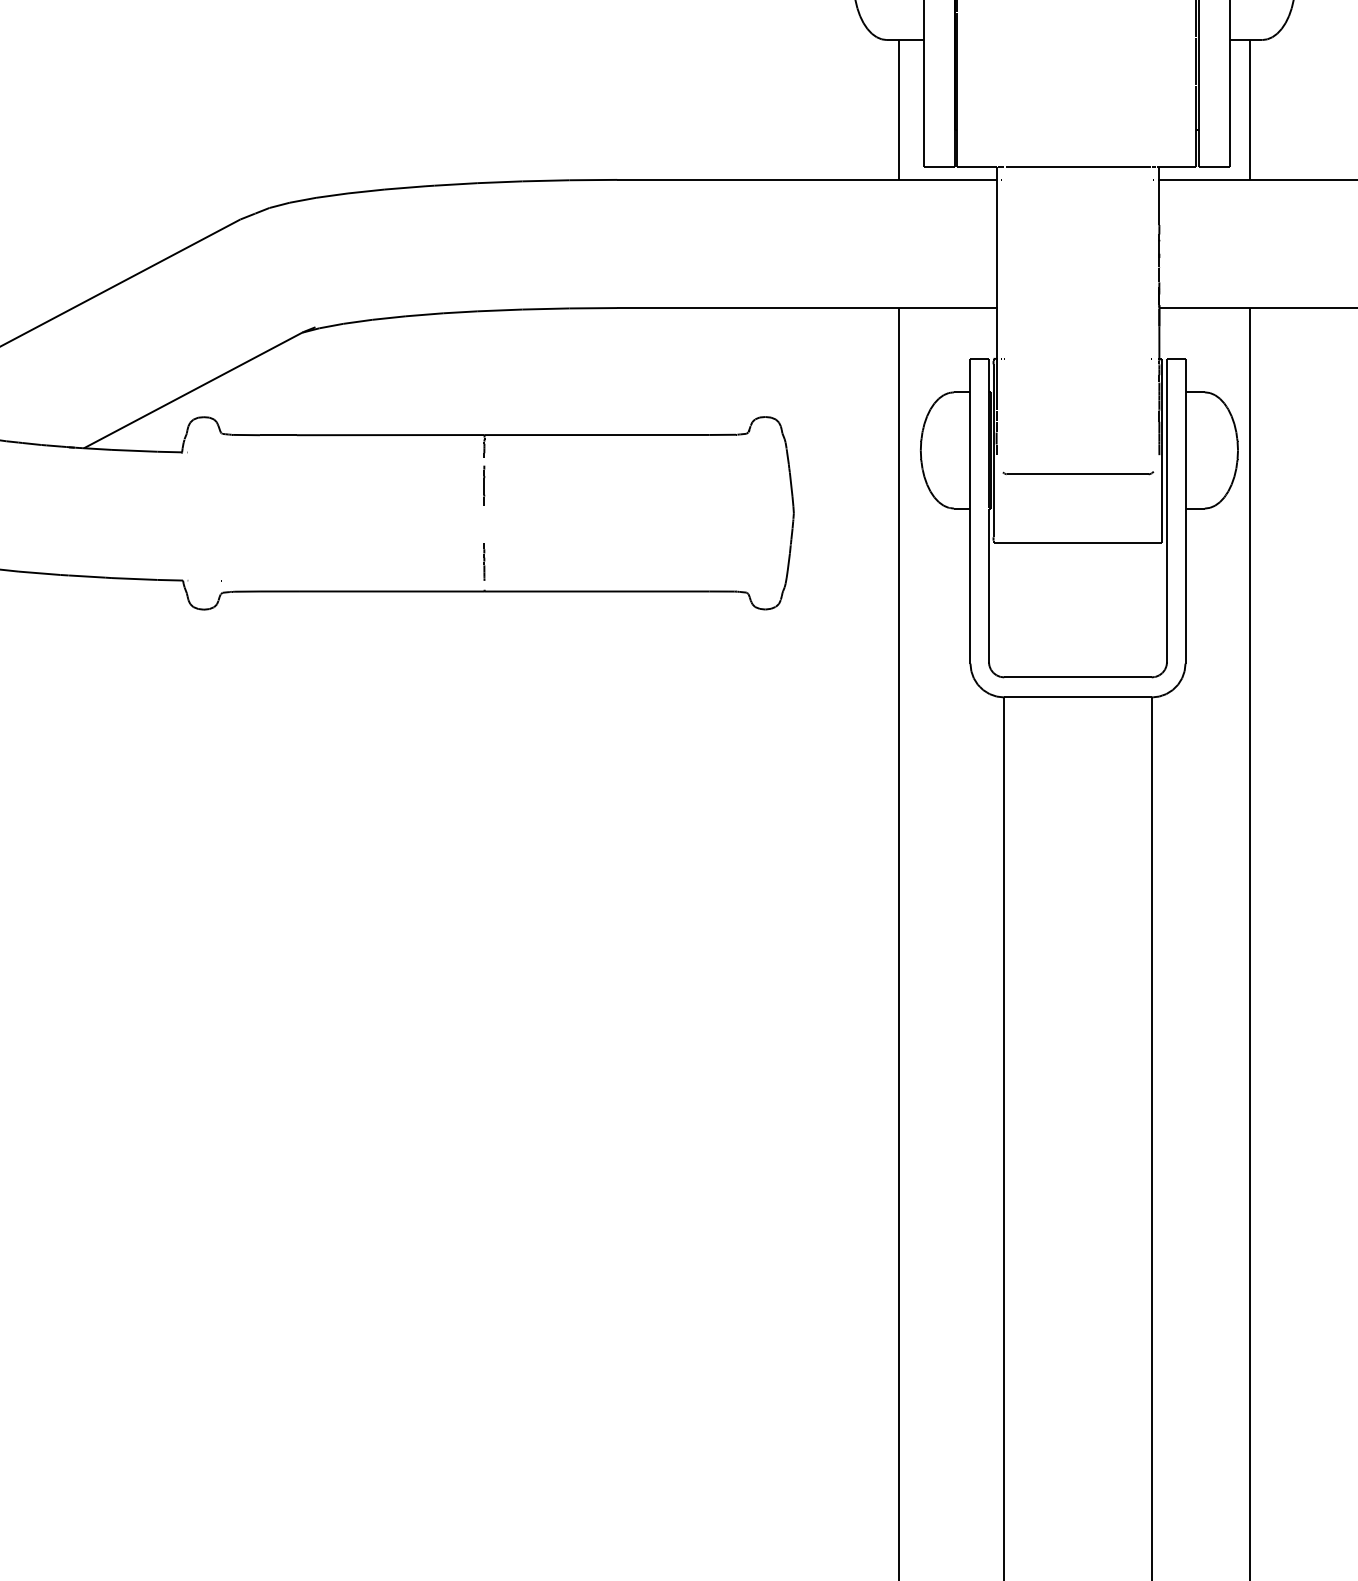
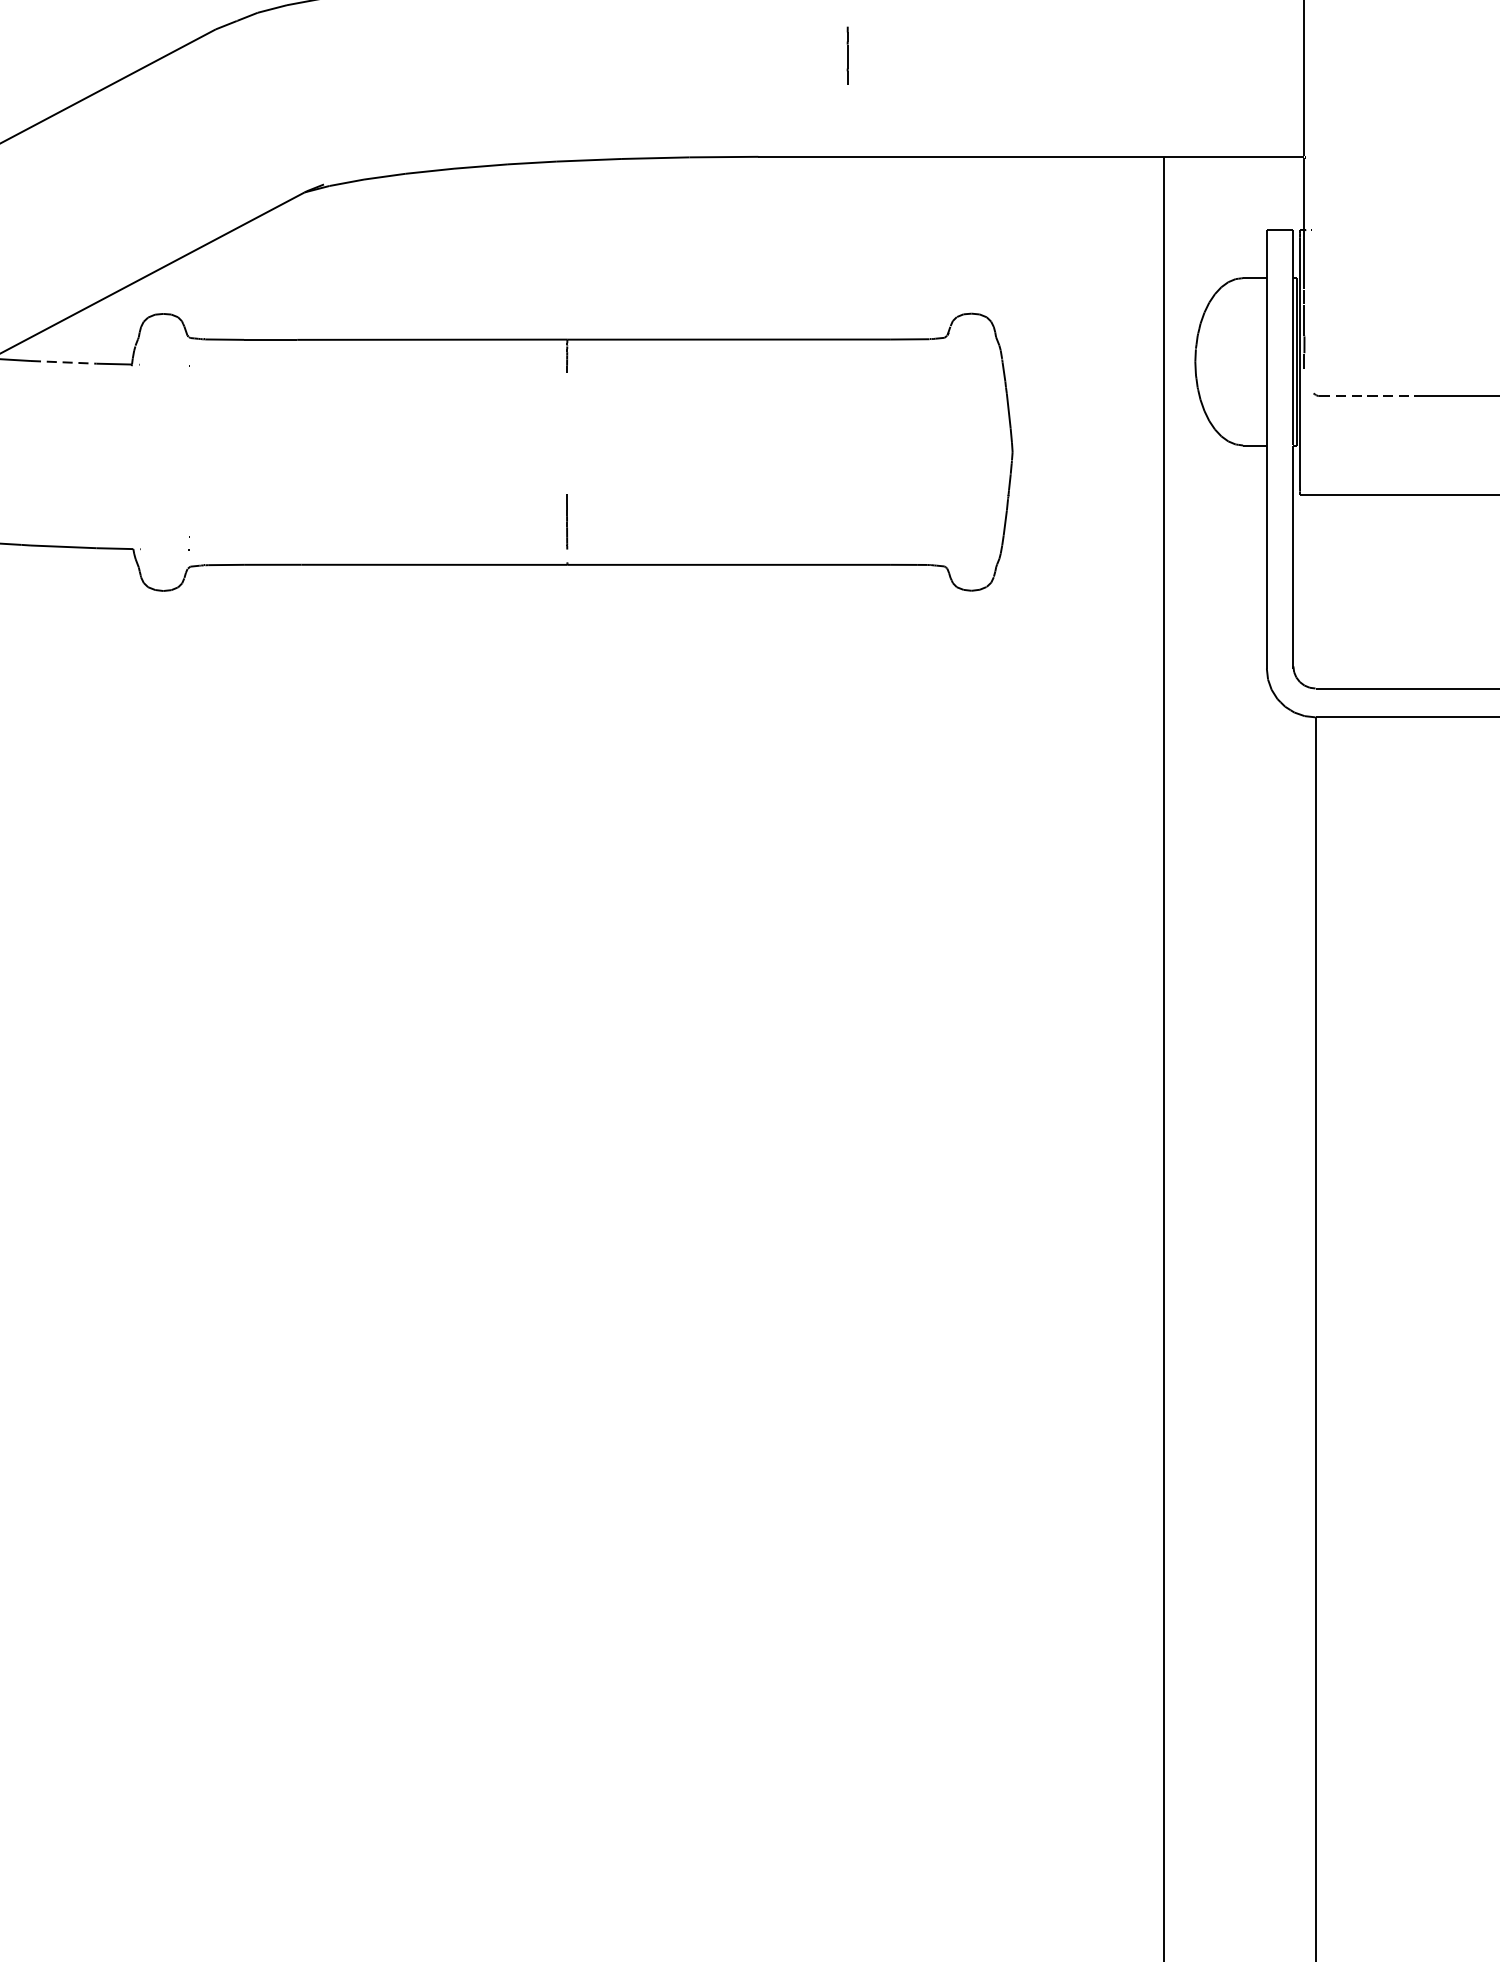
line: (134, 450) -> (63, 361), solid -> dashed
line: (1039, 474) -> (1366, 396), solid -> dashed
line: (484, 485) -> (847, 55), moved

